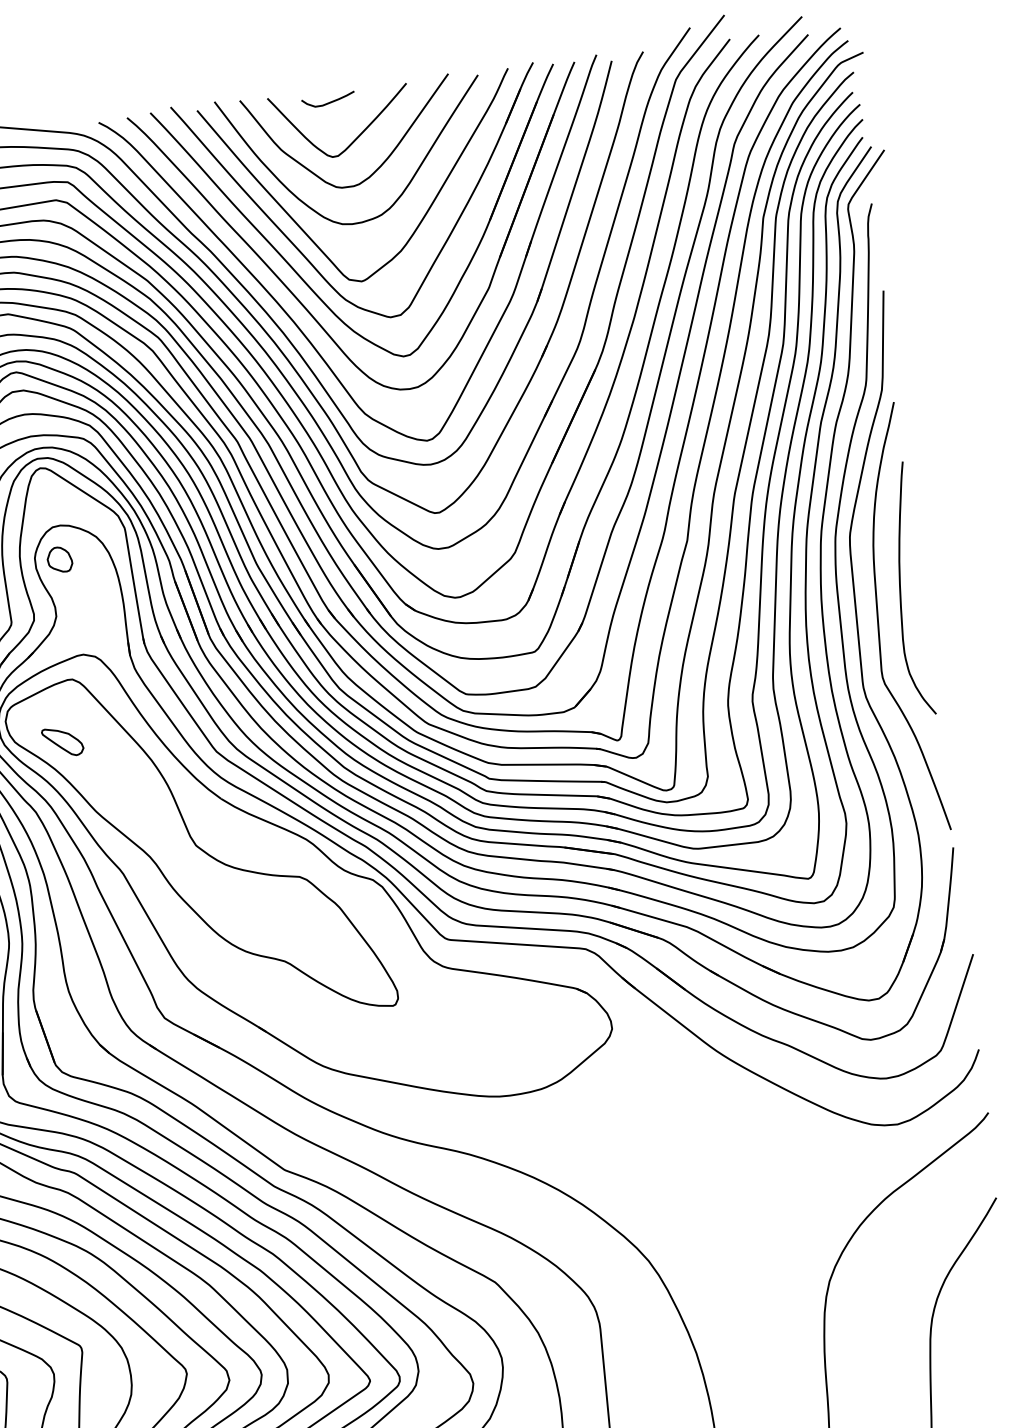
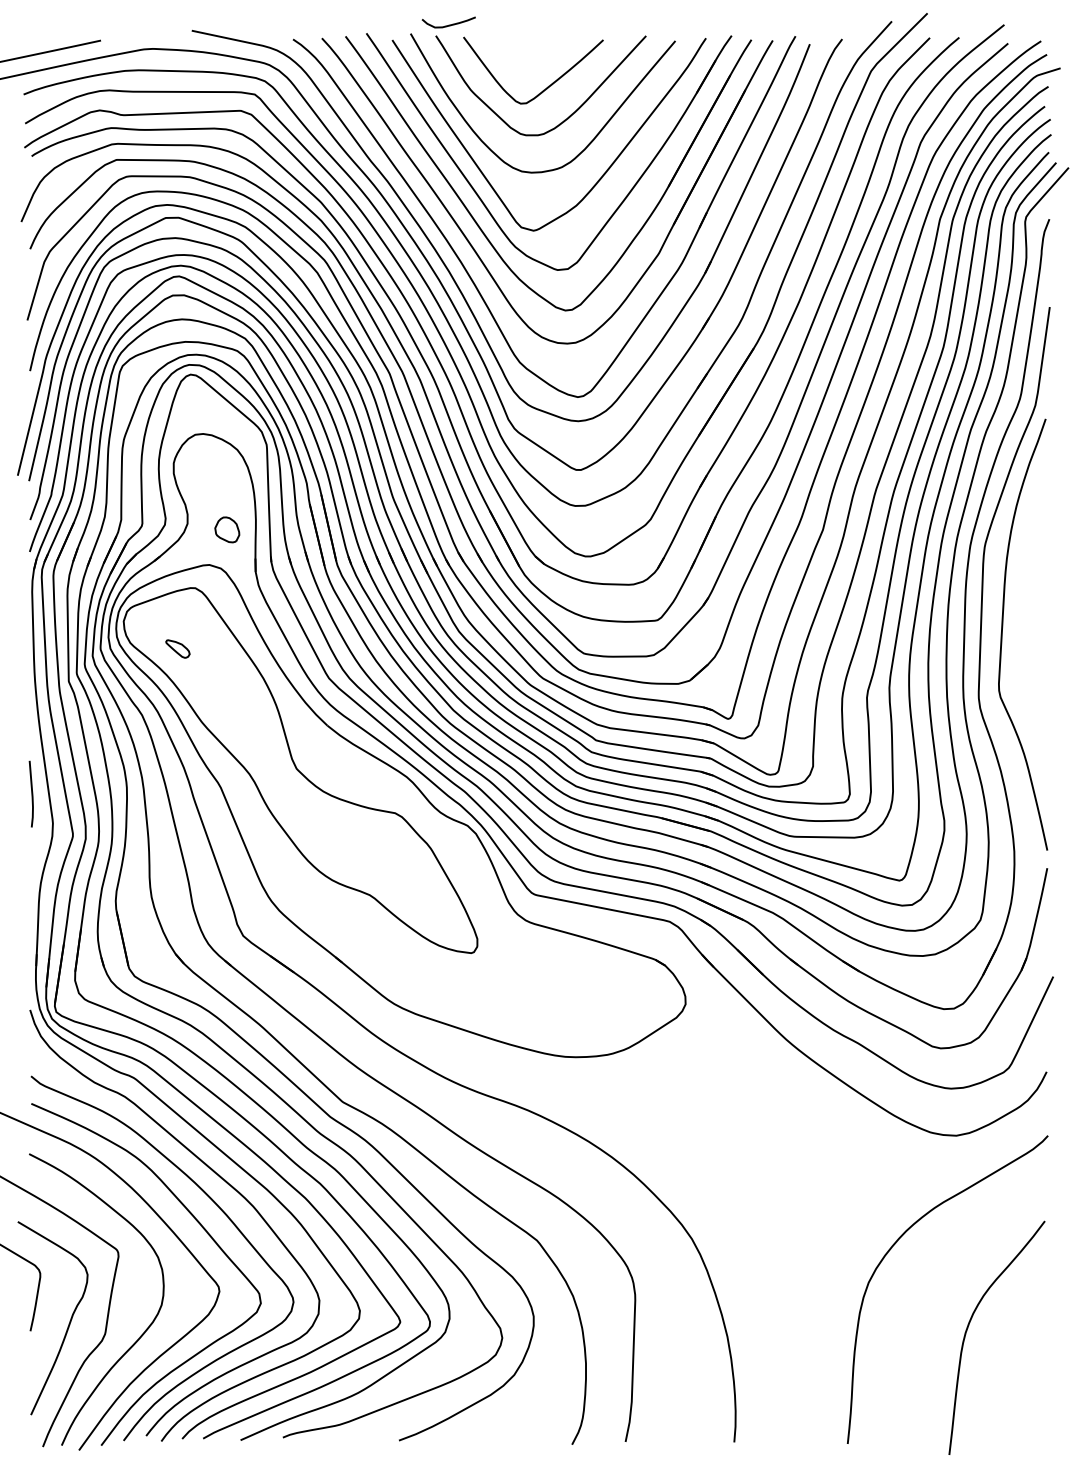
curve: (328, 102) -> (448, 24), moved
part: (59, 559) -> (227, 529), moved
curve: (900, 590) -> (1028, 606), removed
part: (62, 741) -> (177, 648), size x0.6

